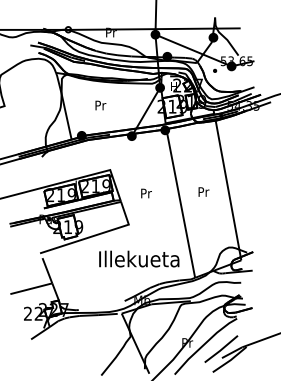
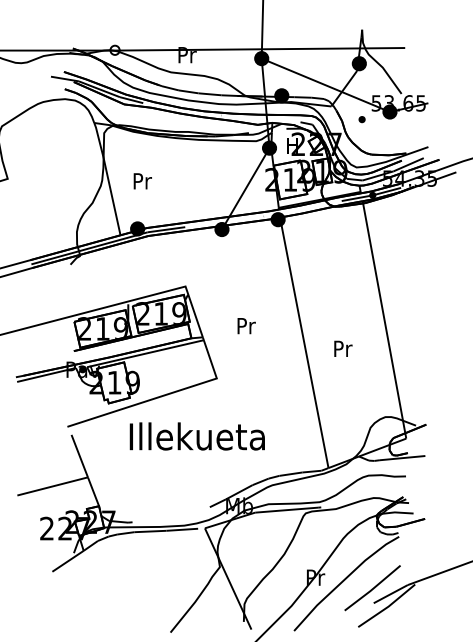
text: (100, 105) -> (142, 181), moved
text: (203, 191) -> (342, 347), moved
text: (139, 258) -> (197, 435), moved

